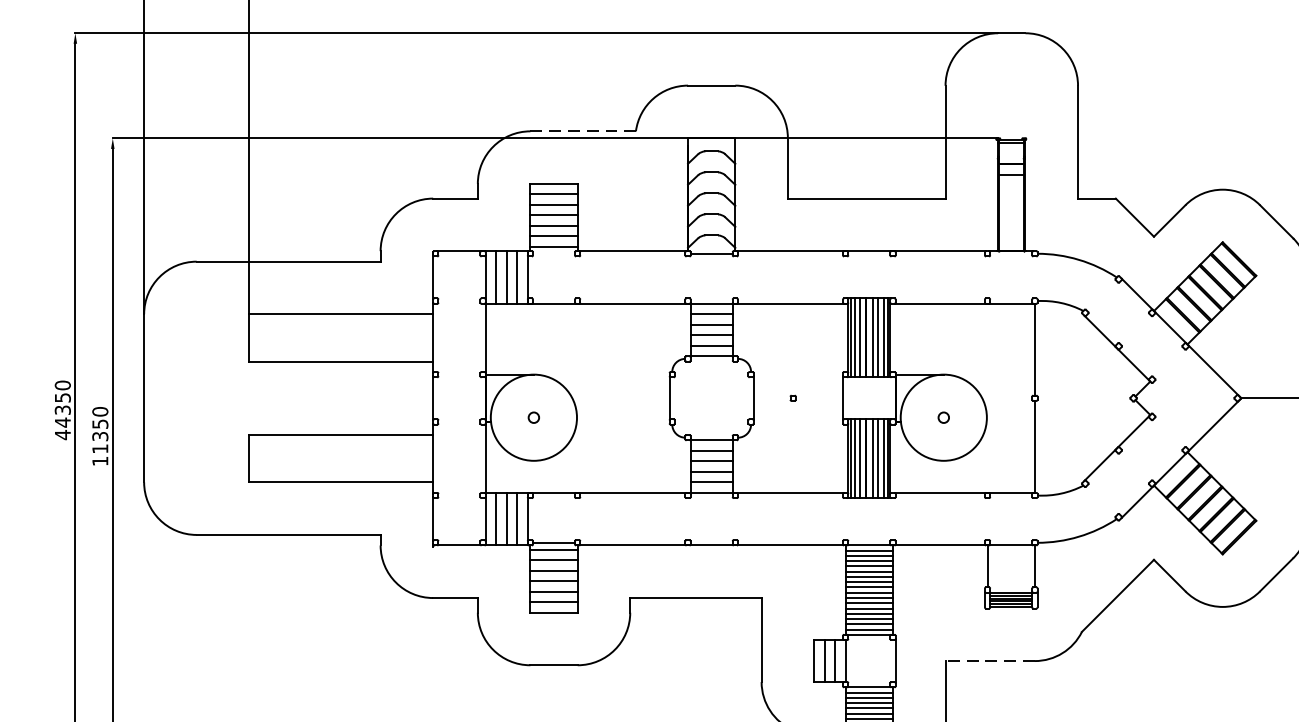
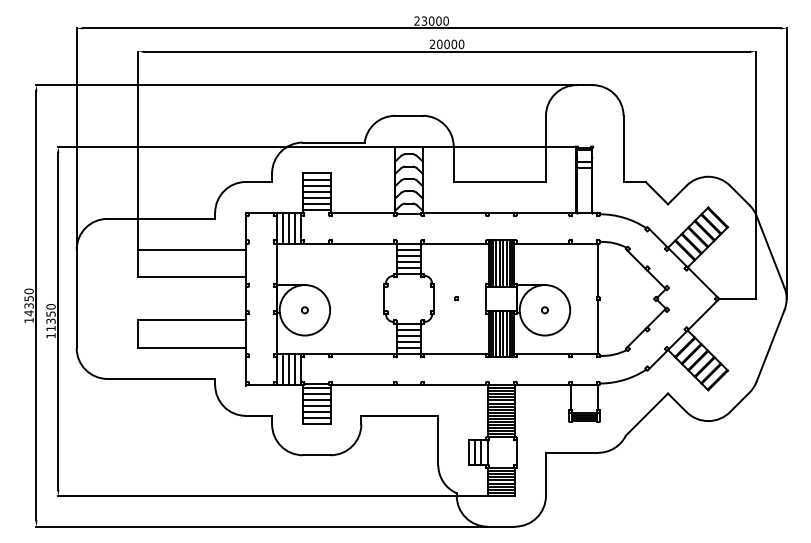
line: (582, 131) -> (333, 142), dashed -> solid
text: (61, 435) -> (28, 320), 44350 -> 14350
line: (989, 660) -> (571, 452), dashed -> solid

